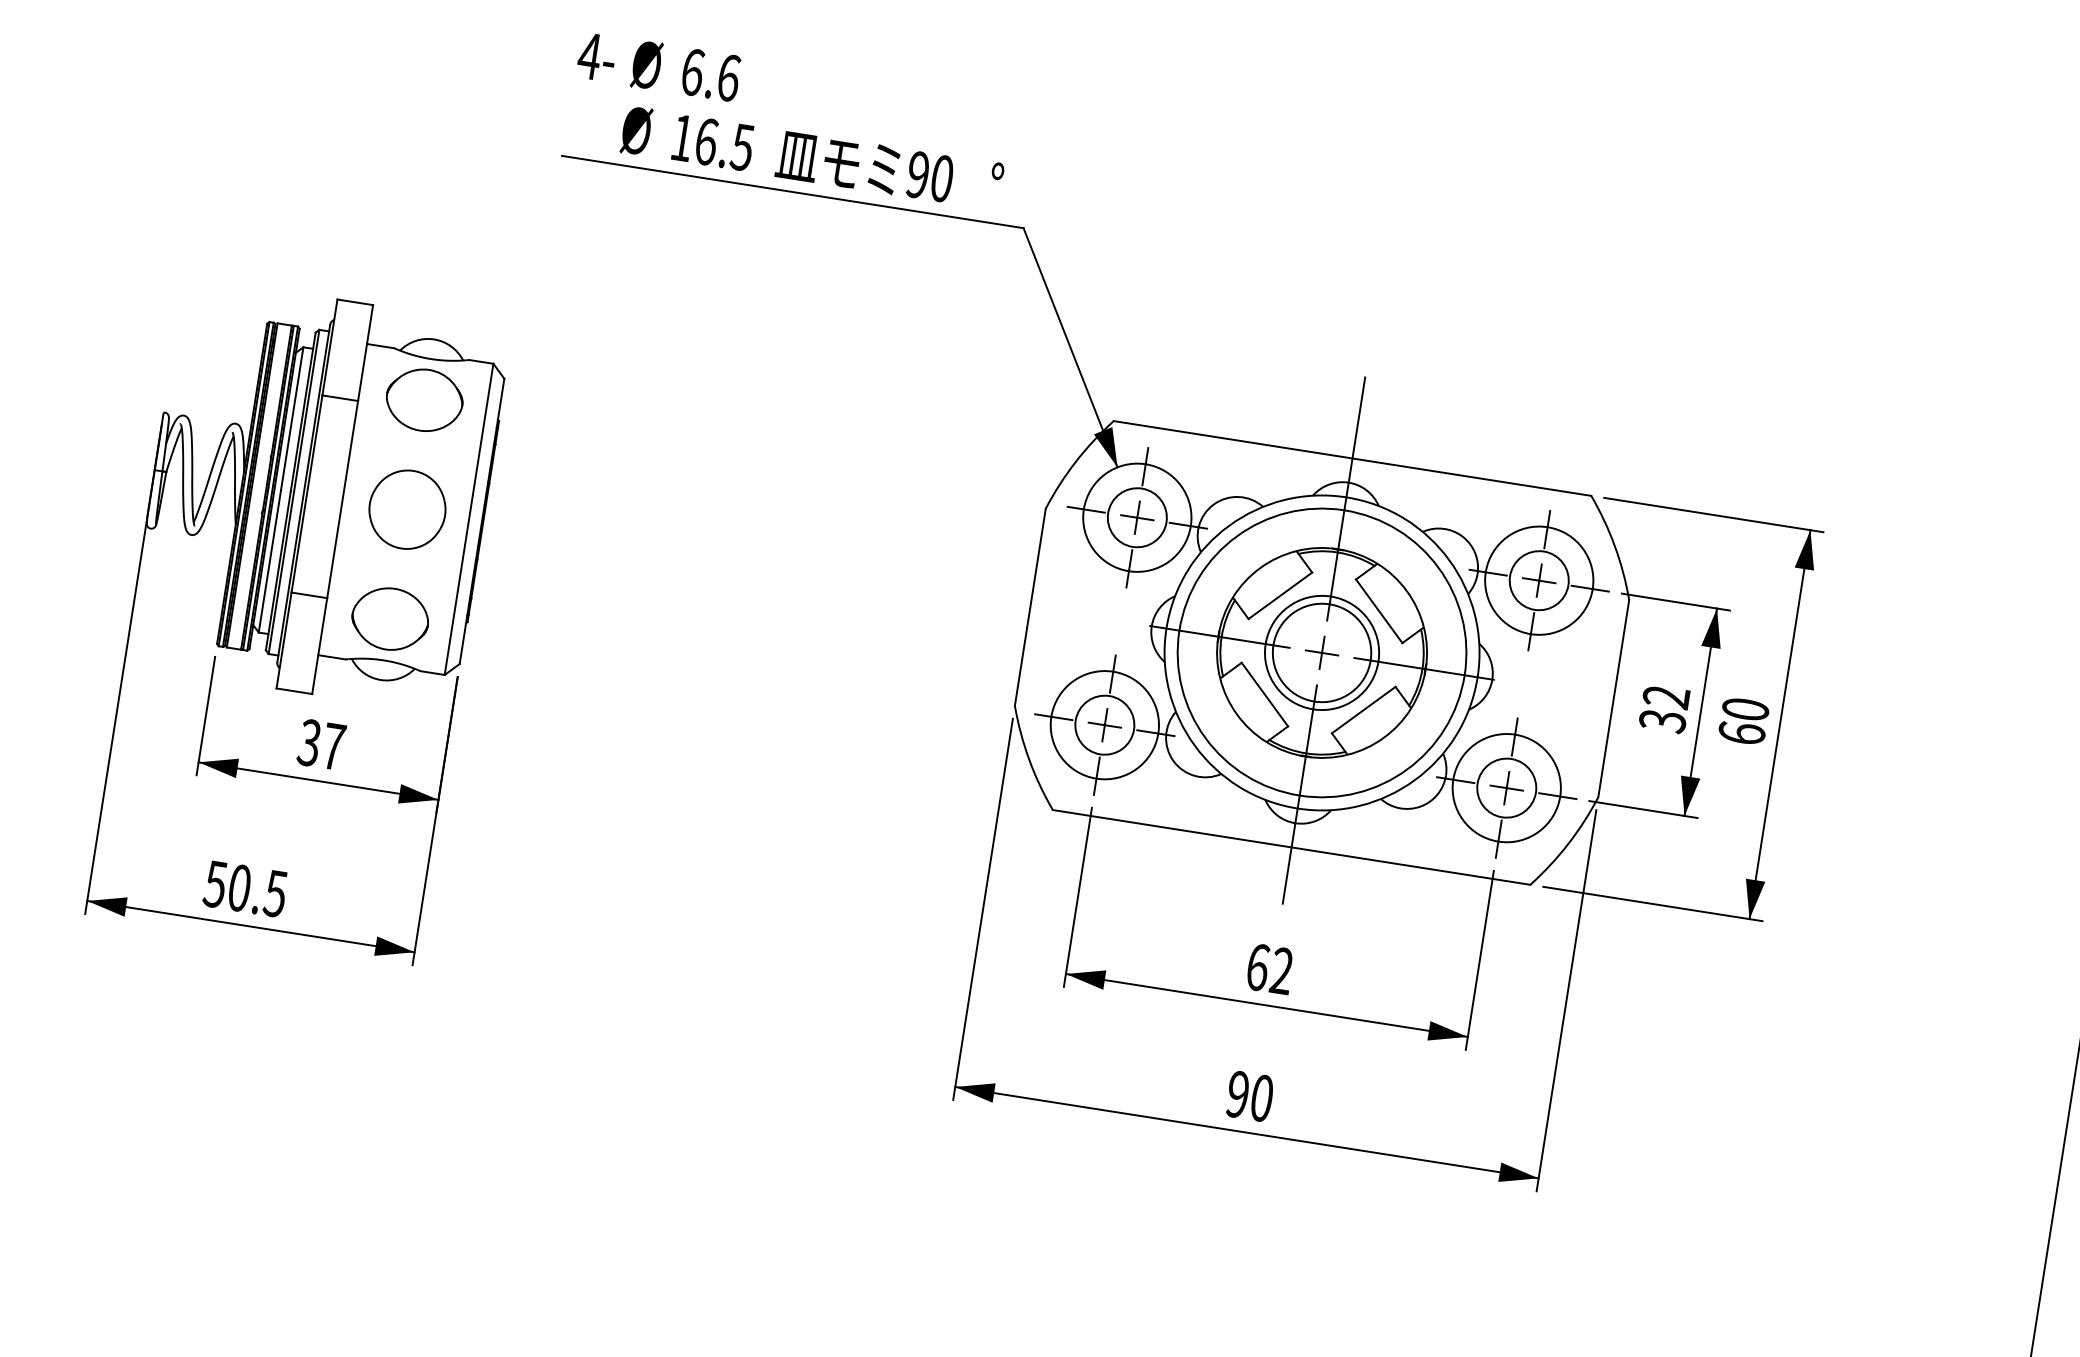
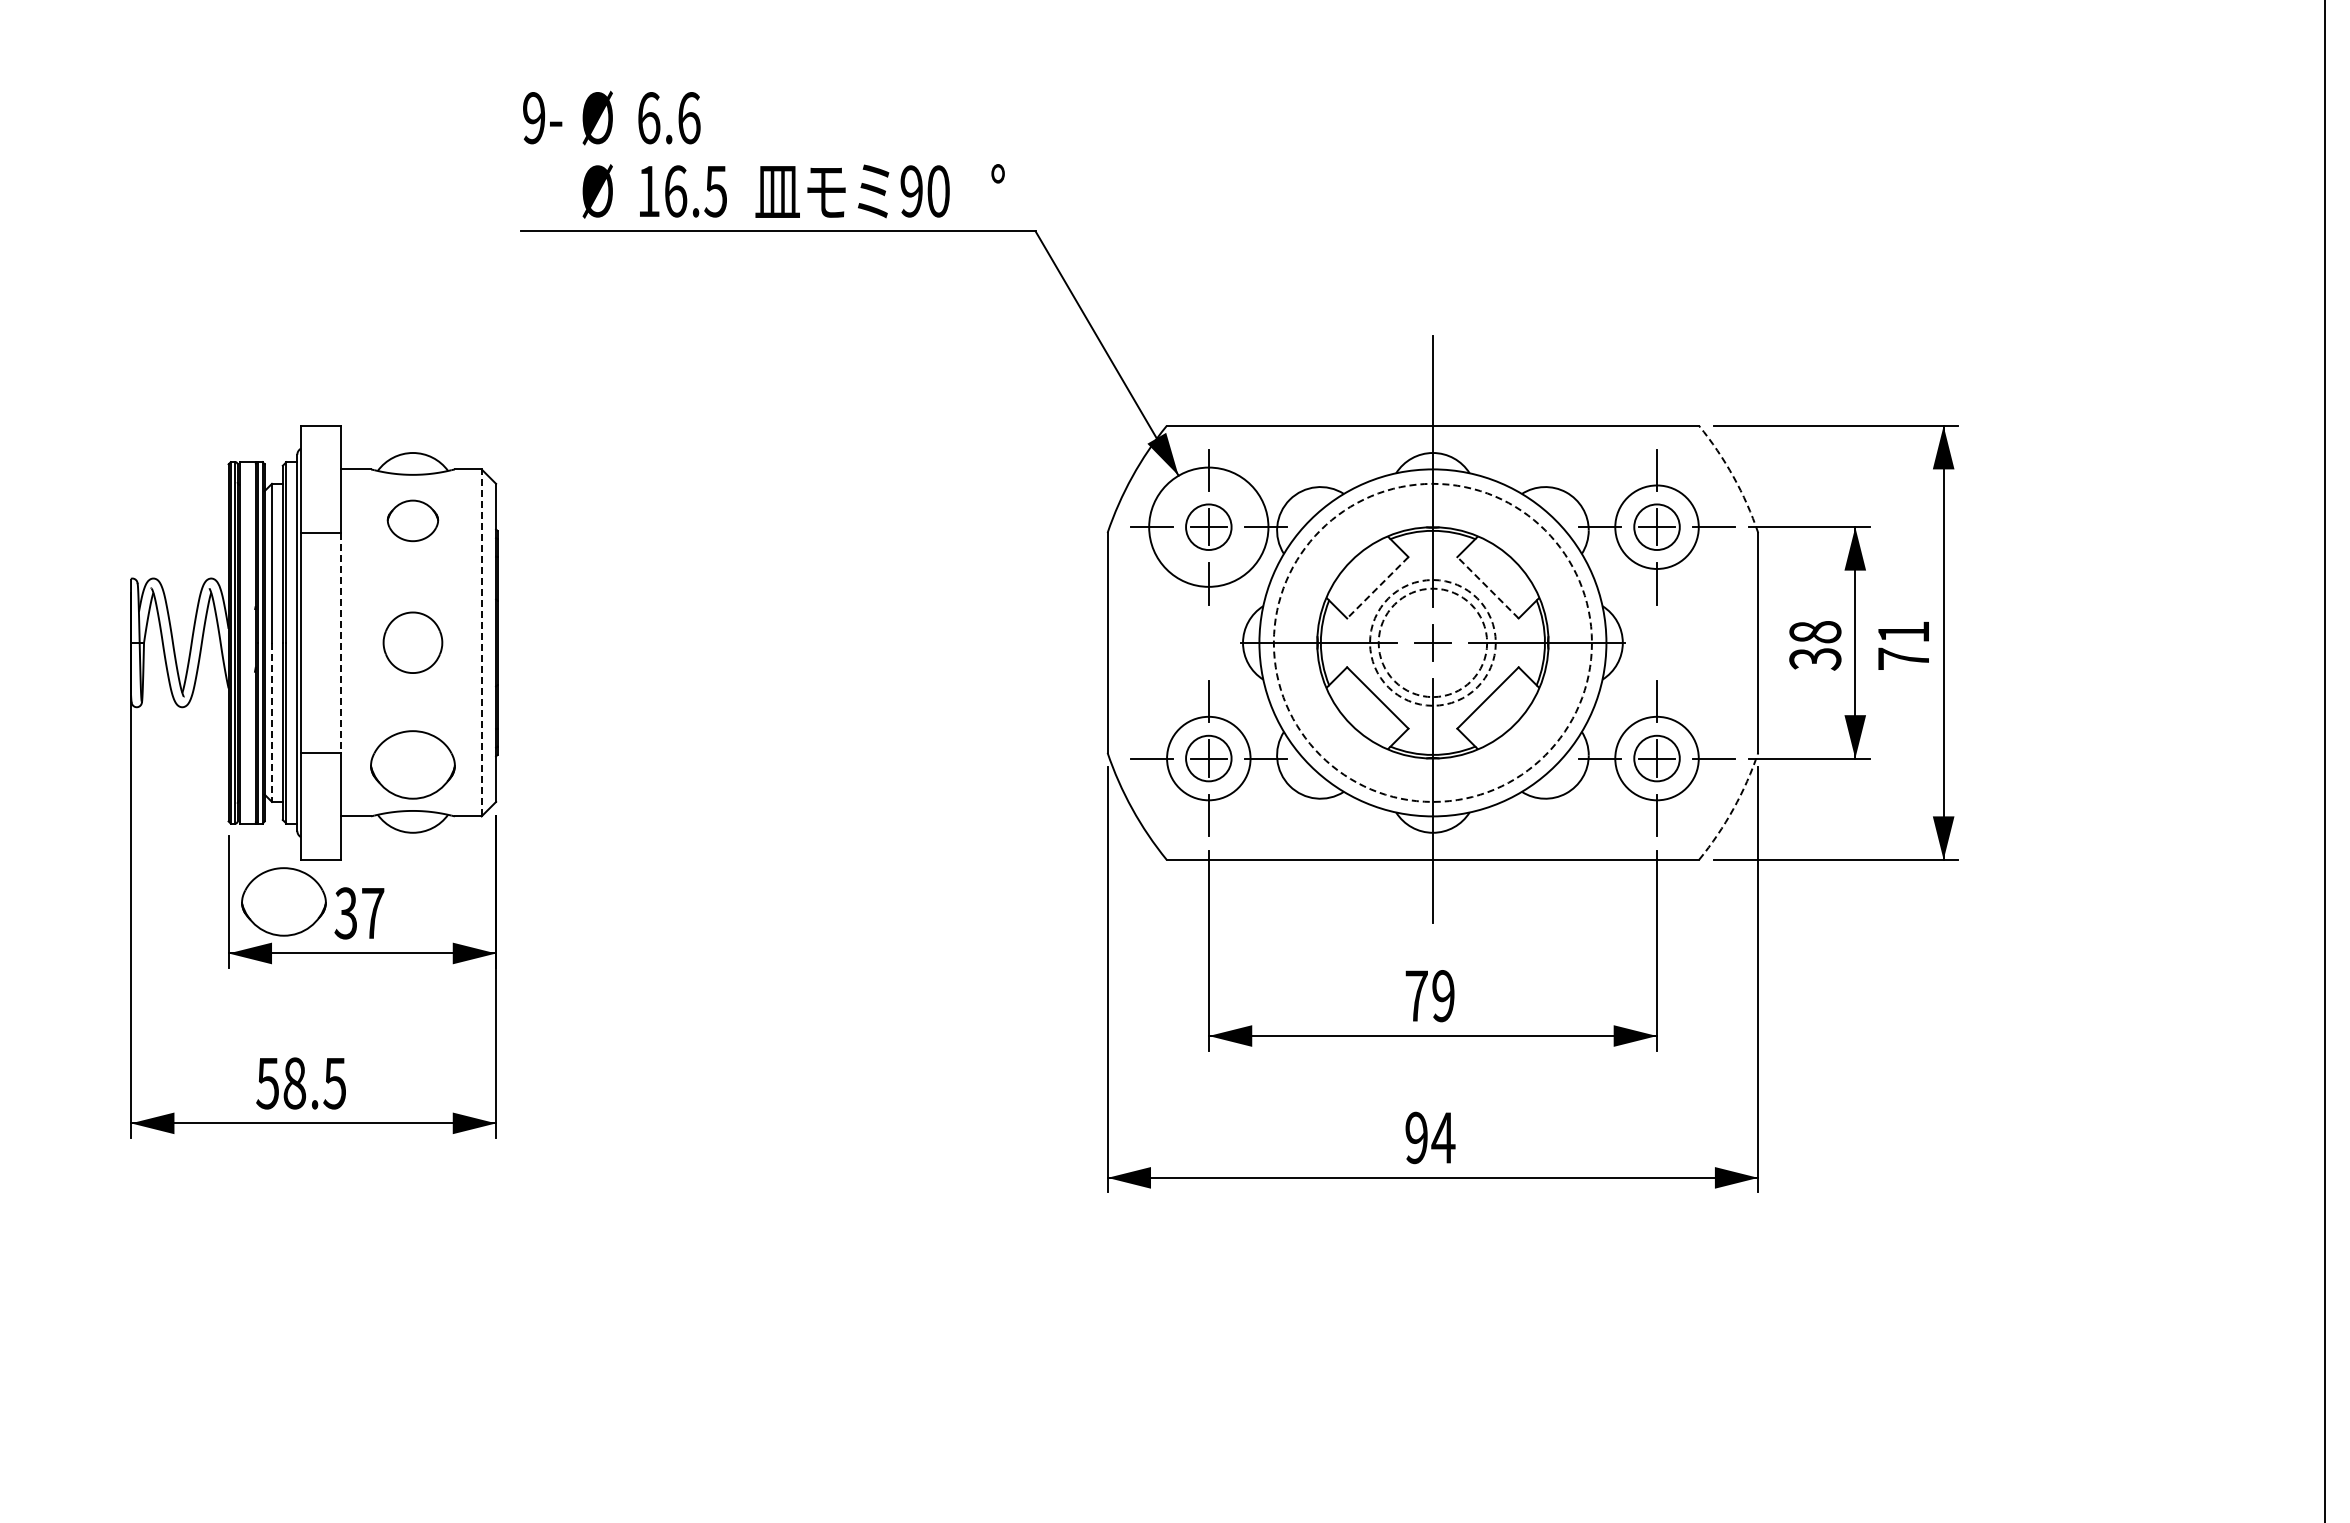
text: (589, 56) -> (533, 118), 4- -> 9-
part: (424, 399) -> (412, 520), size x0.6
line: (342, 499) -> (340, 642), solid -> dashed
part: (407, 509) -> (412, 642), size x0.7
circle: (1137, 517) -> (1208, 526), size x0.7
line: (468, 518) -> (481, 642), solid -> dashed
arc: (1614, 545) -> (1733, 476), solid -> dashed
line: (269, 561) -> (271, 722), solid -> dashed
circle: (1538, 579) -> (1656, 526), size x0.7
circle: (1538, 579) -> (1656, 526), size x0.7
line: (1279, 596) -> (1377, 588), solid -> dashed
line: (1378, 610) -> (1487, 587), solid -> dashed
circle: (1321, 652) -> (1432, 642), solid -> dashed
circle: (1321, 652) -> (1432, 642), solid -> dashed
circle: (1321, 652) -> (1432, 642), solid -> dashed
text: (1666, 697) -> (1815, 632), 32 -> 38
text: (1743, 721) -> (1903, 645), 60 -> 71
part: (255, 723) -> (283, 901), added
circle: (1104, 725) -> (1208, 758), size x0.7
circle: (1104, 725) -> (1208, 758), size x0.7
circle: (1506, 788) -> (1656, 758), size x0.7
circle: (1506, 788) -> (1656, 758), size x0.7
arc: (1568, 843) -> (1733, 808), solid -> dashed
text: (239, 888) -> (294, 1083), 50.5 -> 58.5
text: (1269, 969) -> (1429, 996), 62 -> 79
text: (1262, 1097) -> (1443, 1137), 90 -> 94

